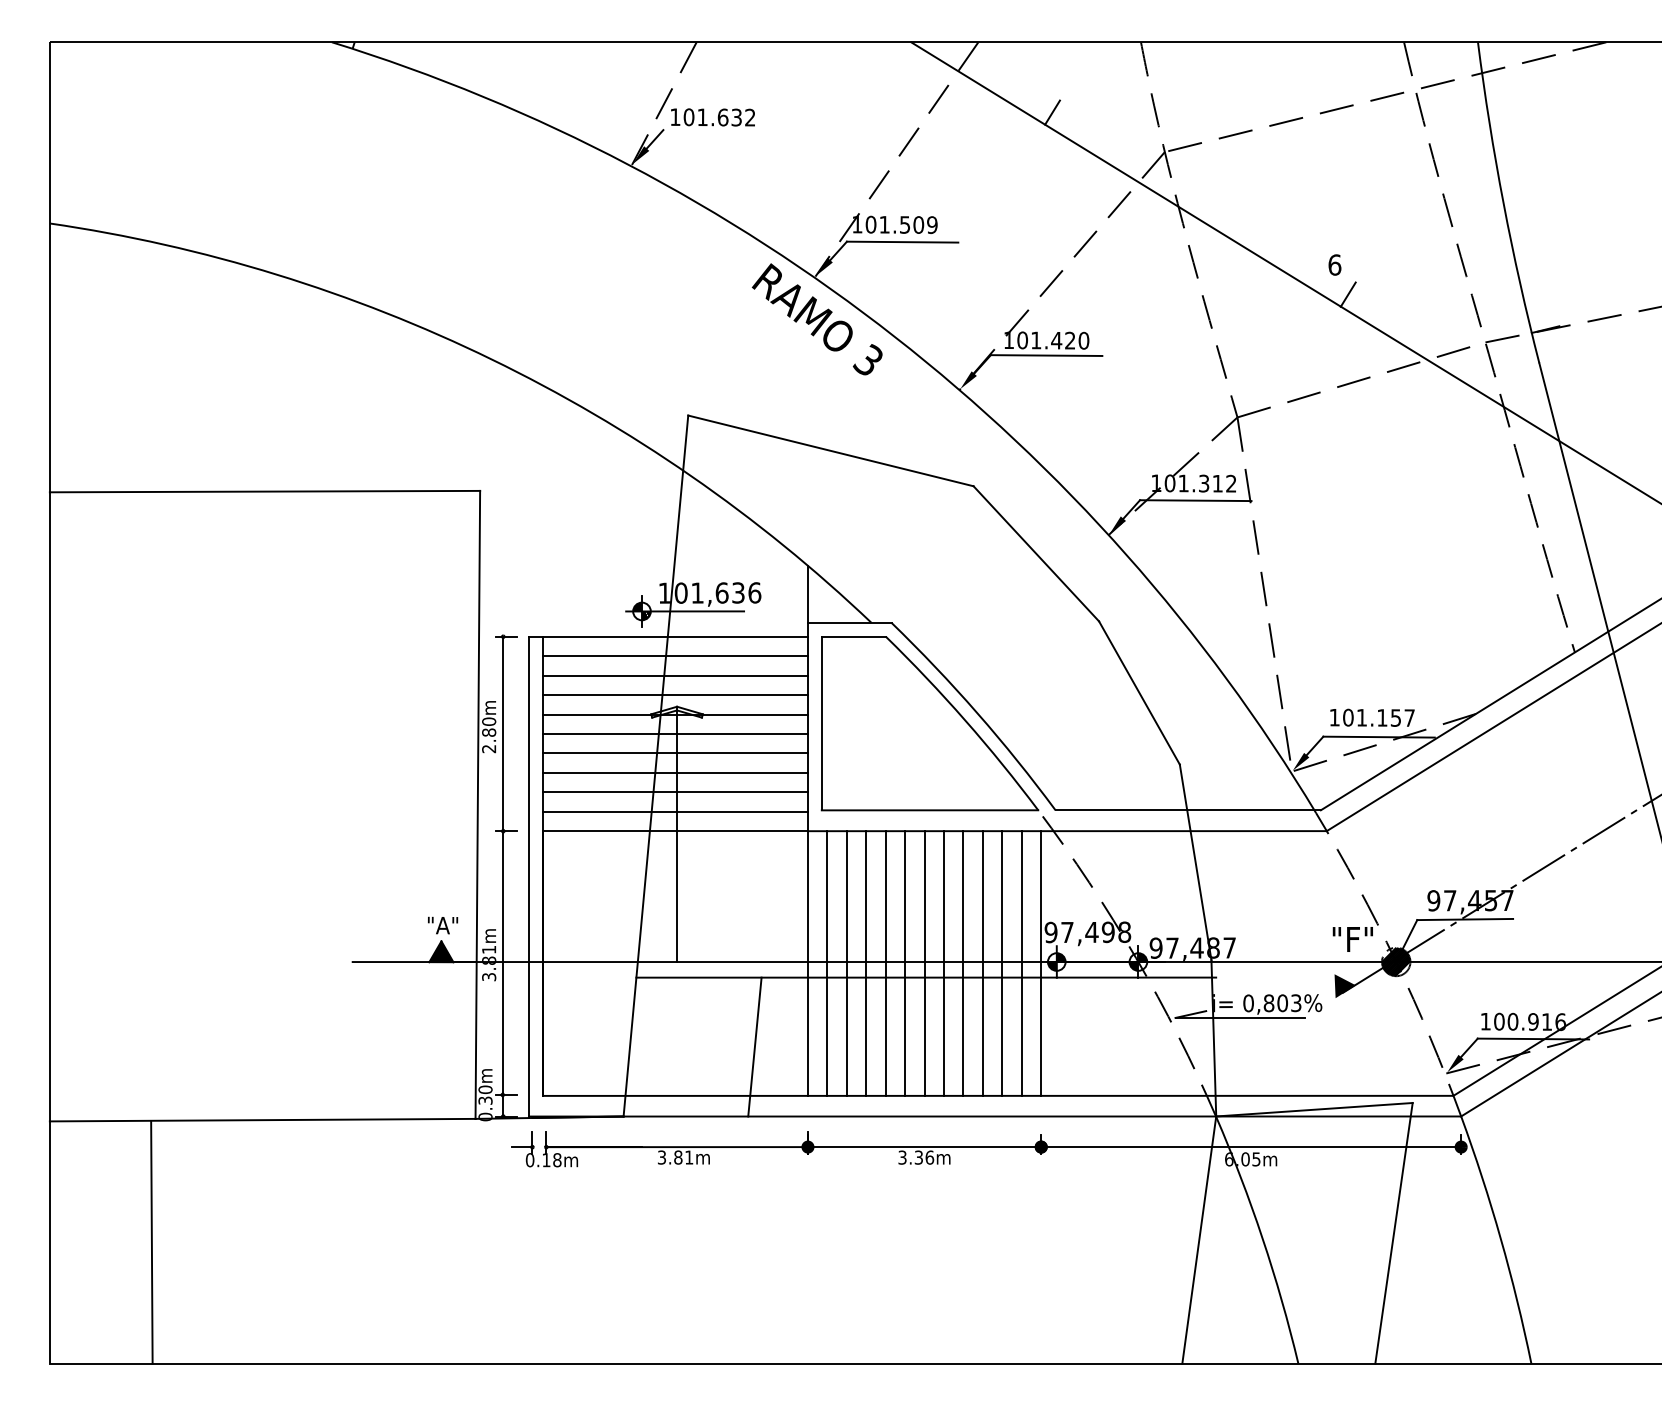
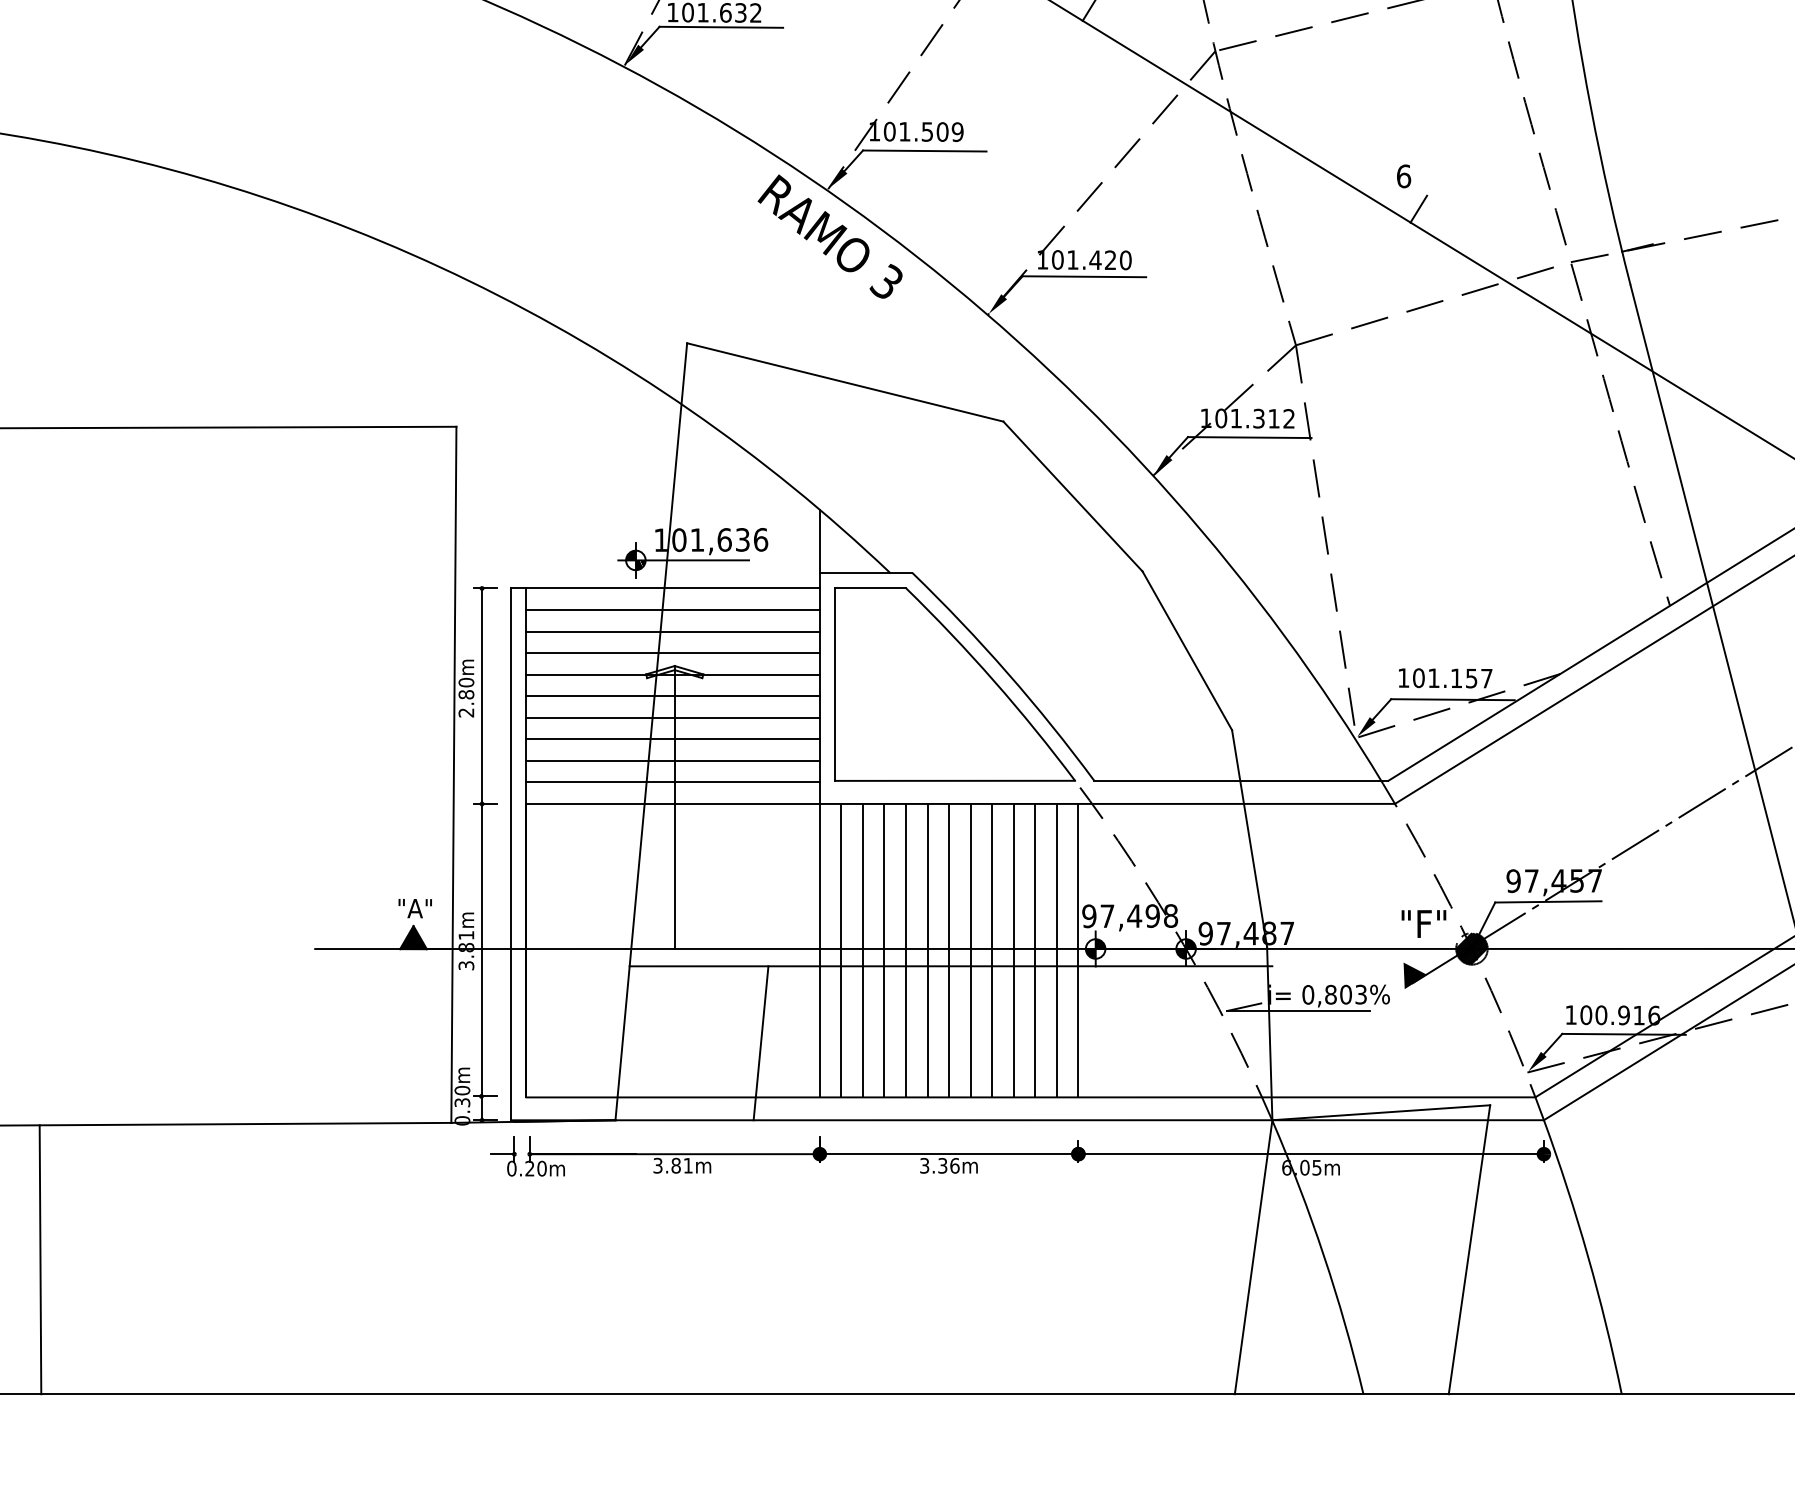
line: (718, 130) -> (720, 27), added
text: (551, 1160) -> (535, 1169), 0.18m -> 0.20m
line: (151, 1242) -> (40, 1259), moved

